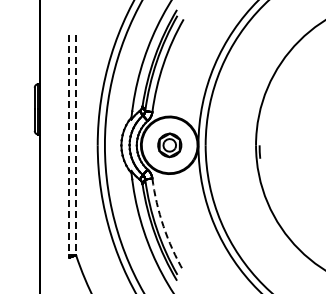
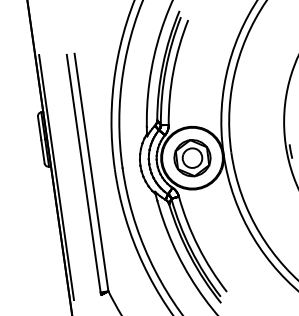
line: (43, 144) -> (56, 176), added
line: (68, 145) -> (83, 173), dashed -> solid
line: (76, 145) -> (91, 172), dashed -> solid
part: (169, 145) -> (192, 158), size x1.43
arc: (163, 226) -> (198, 246), dashed -> solid

